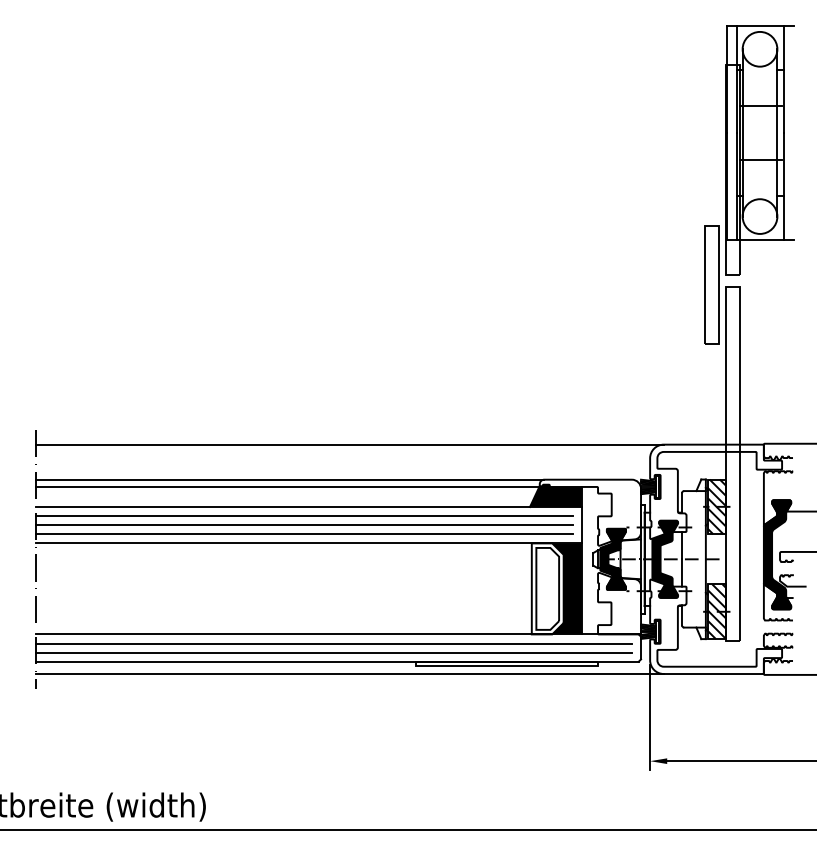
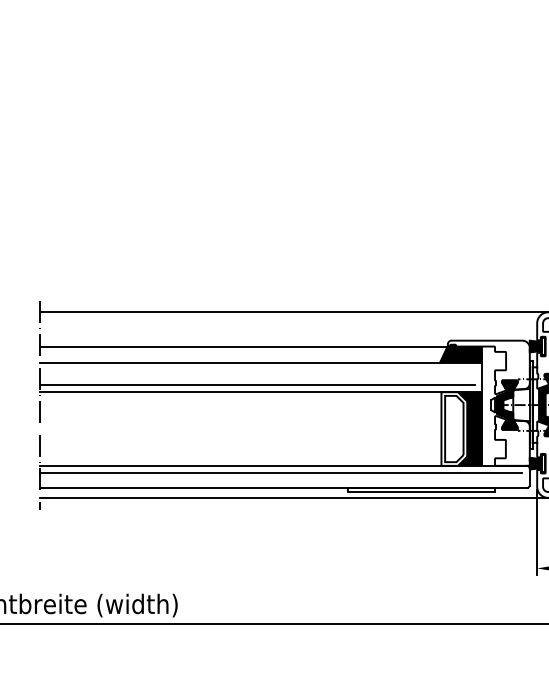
line: (289, 479) -> (245, 340), removed
line: (303, 516) -> (256, 370), removed
line: (303, 525) -> (256, 377), removed
line: (333, 652) -> (280, 480), removed

